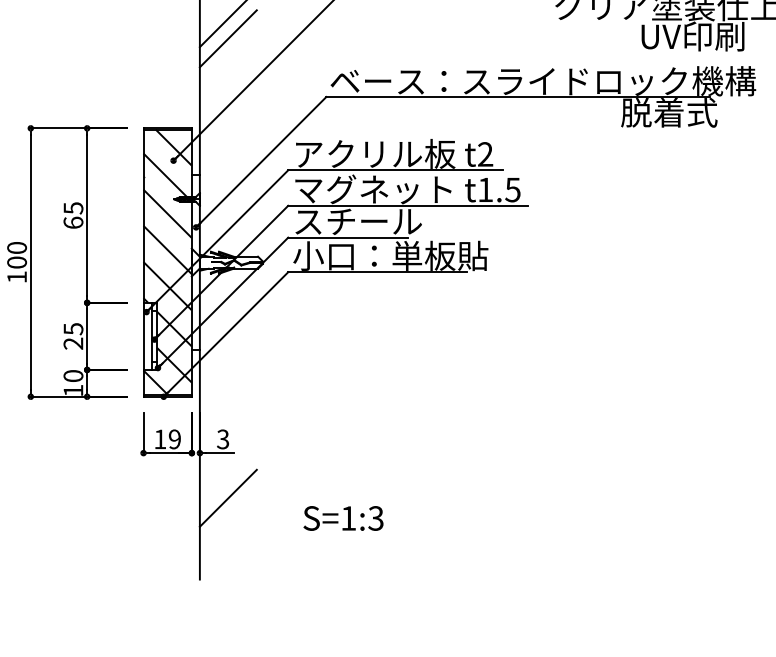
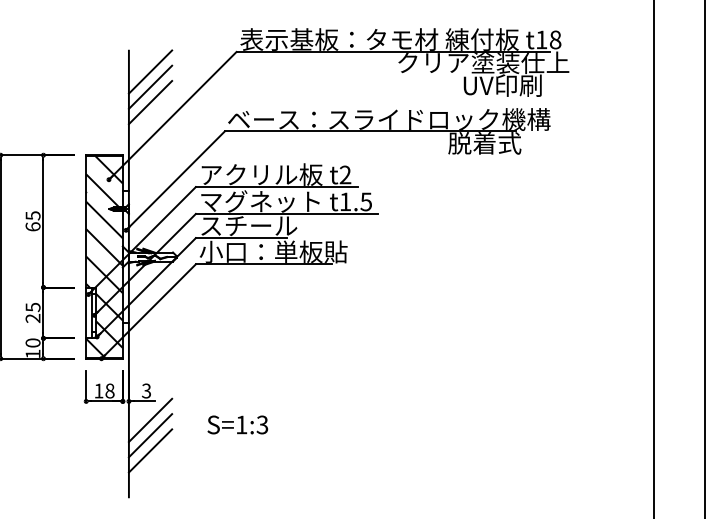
line: (228, 58) -> (150, 102), added
text: (174, 438) -> (109, 390), 19 -> 18
line: (228, 478) -> (150, 420), added
line: (228, 517) -> (150, 450), added
text: (343, 517) -> (237, 424), moved

